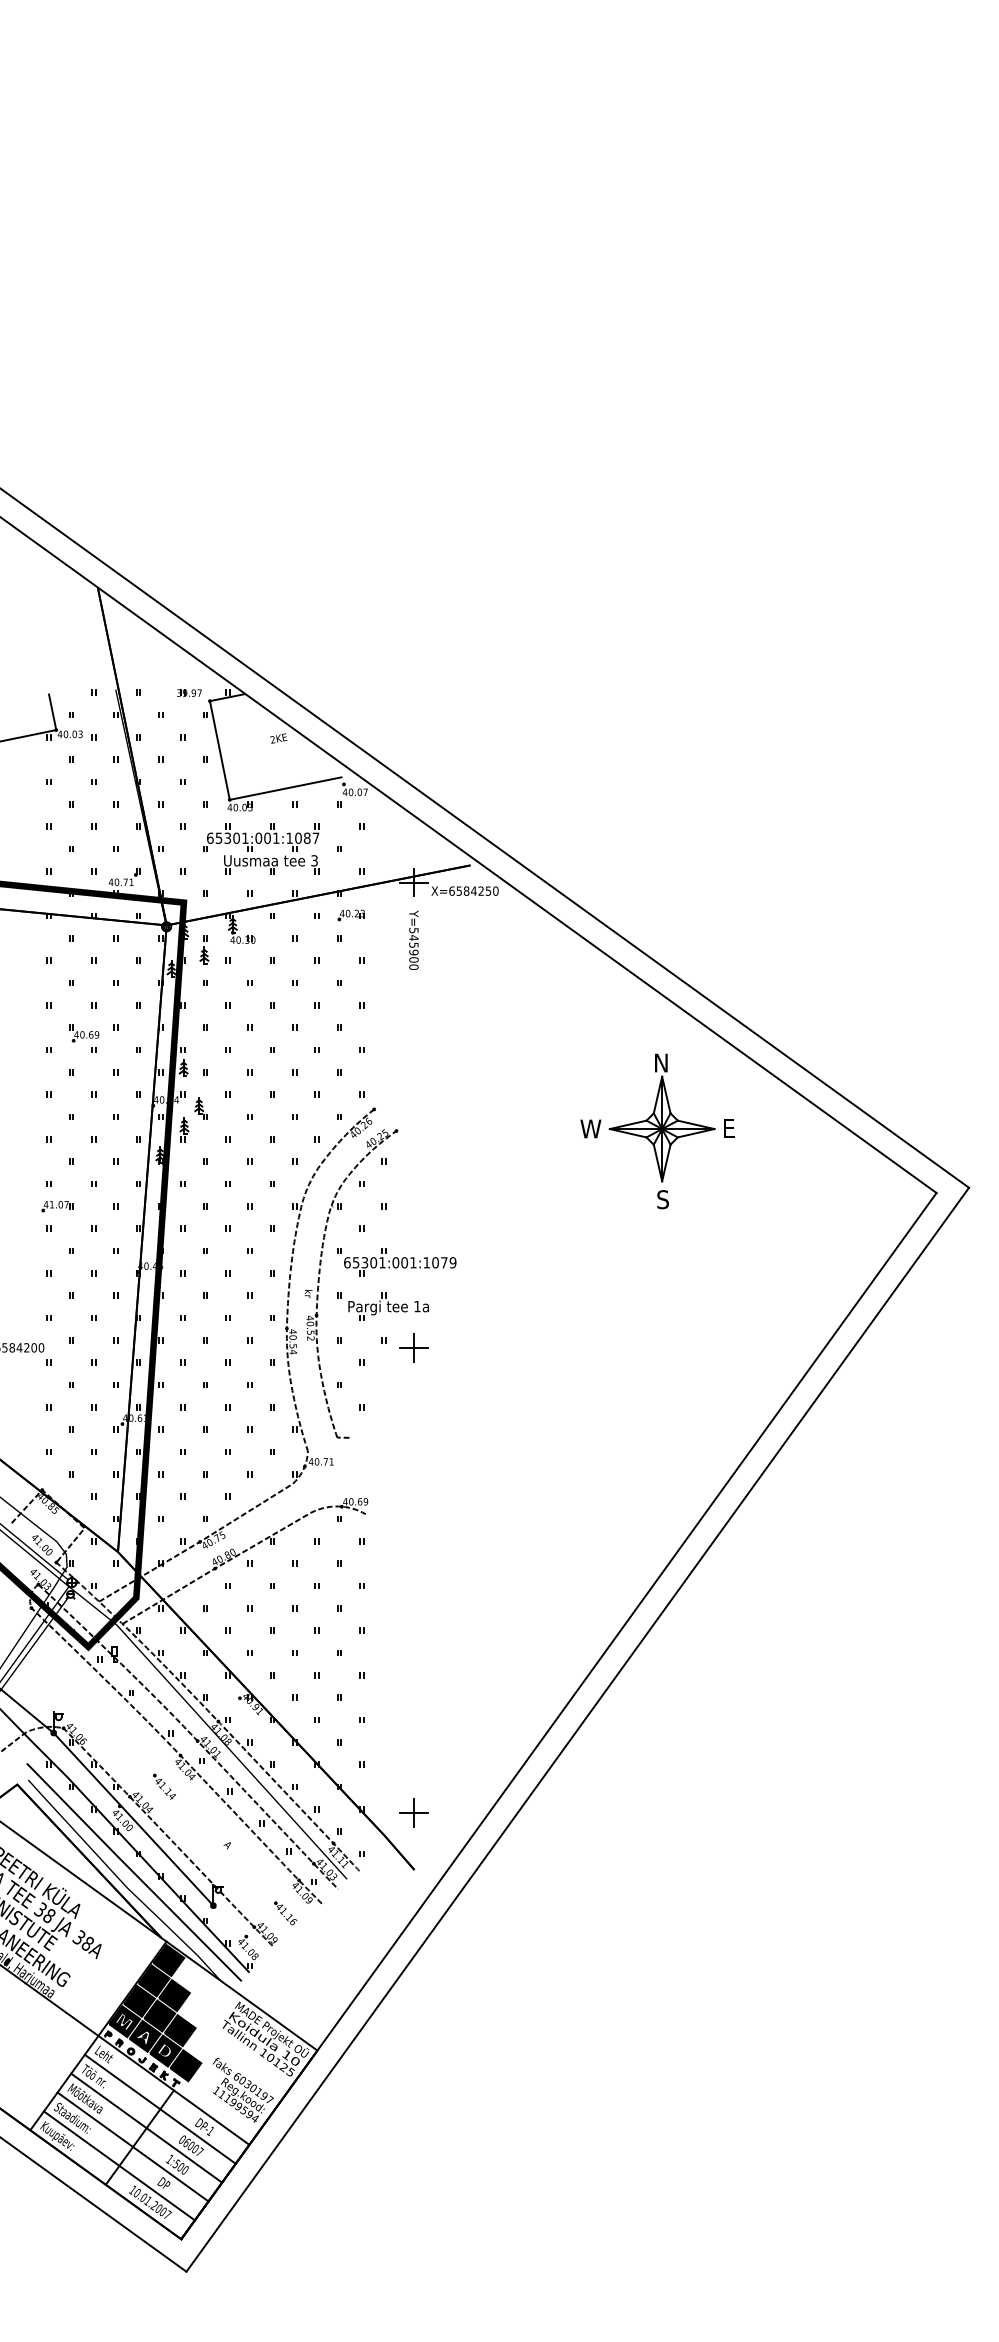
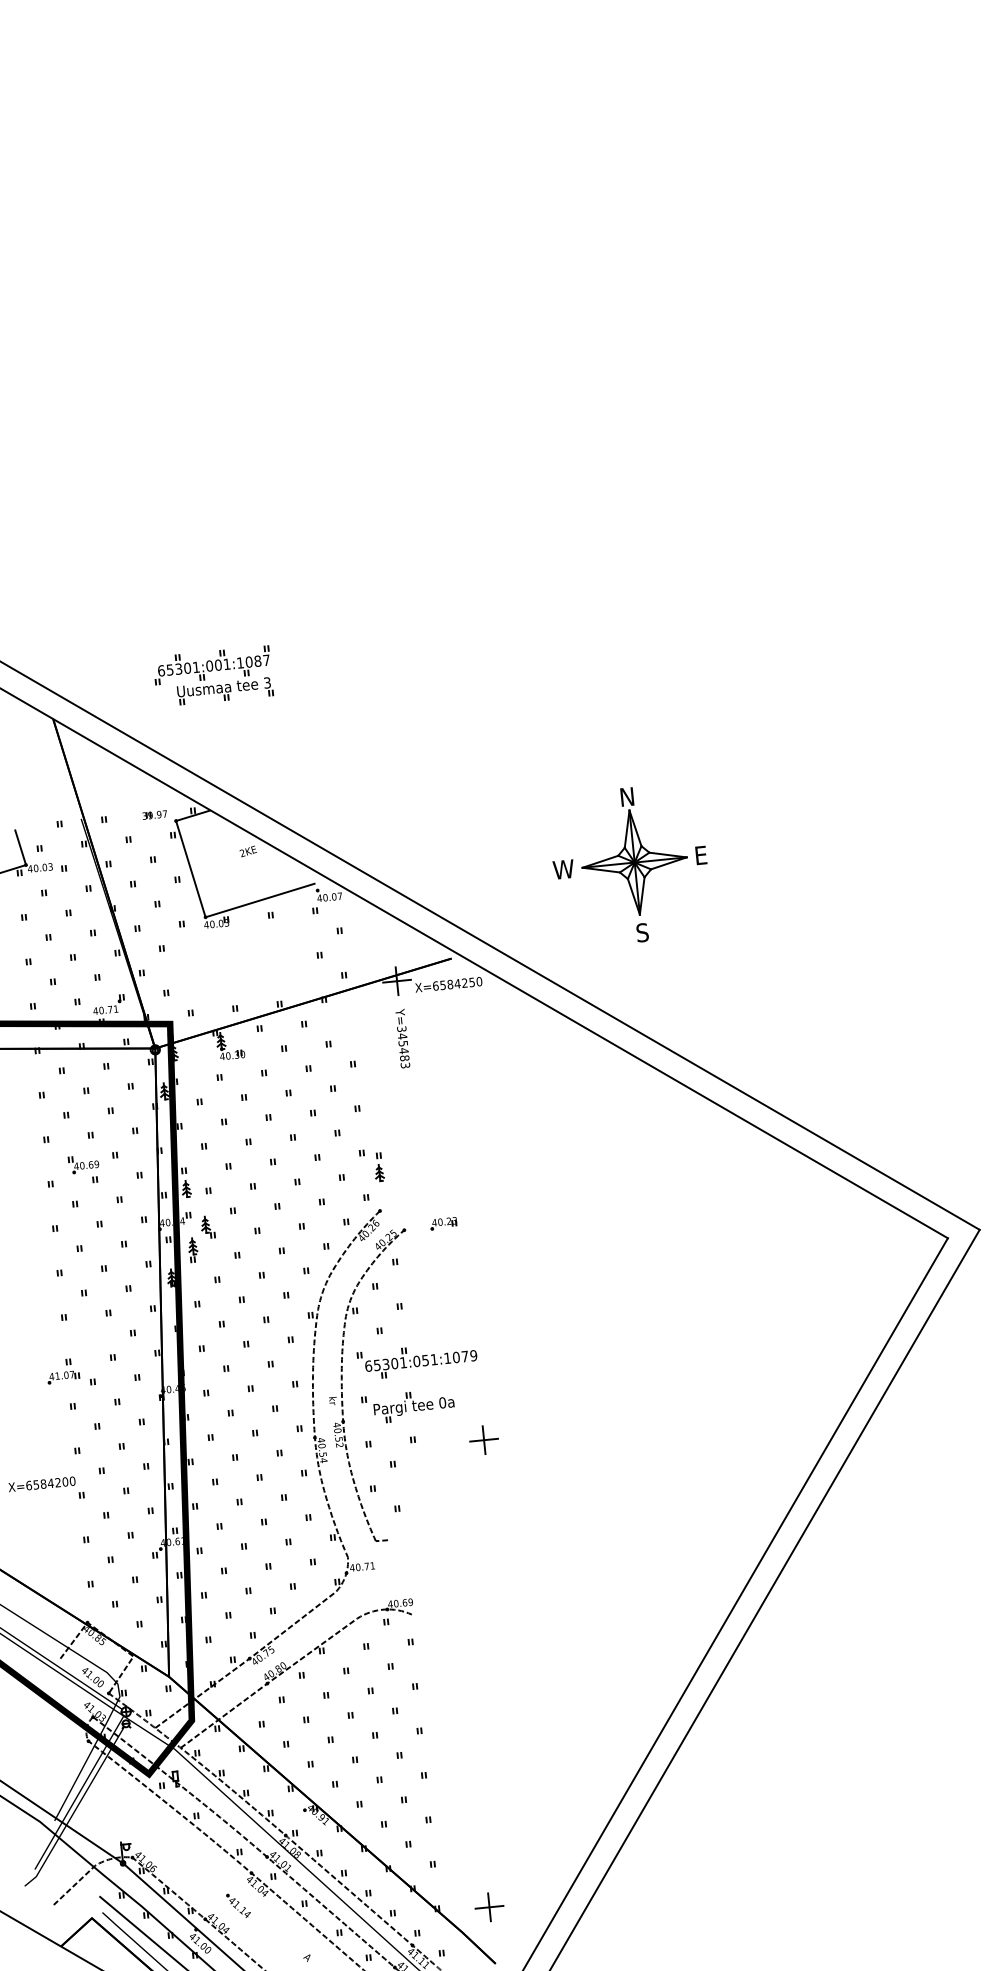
part: (261, 848) -> (213, 675), moved
part: (350, 915) -> (442, 1223), moved
part: (204, 949) -> (378, 1166), moved
text: (413, 949) -> (403, 1047), Y=545900 -> Y=345483
part: (657, 1131) -> (630, 865), moved
part: (57, 1206) -> (63, 1377), moved
text: (404, 1262) -> (425, 1360), 65301:001:1079 -> 65301:051:1079
text: (417, 1306) -> (442, 1402), 1a -> 0a
part: (413, 1347) -> (483, 1439), moved

